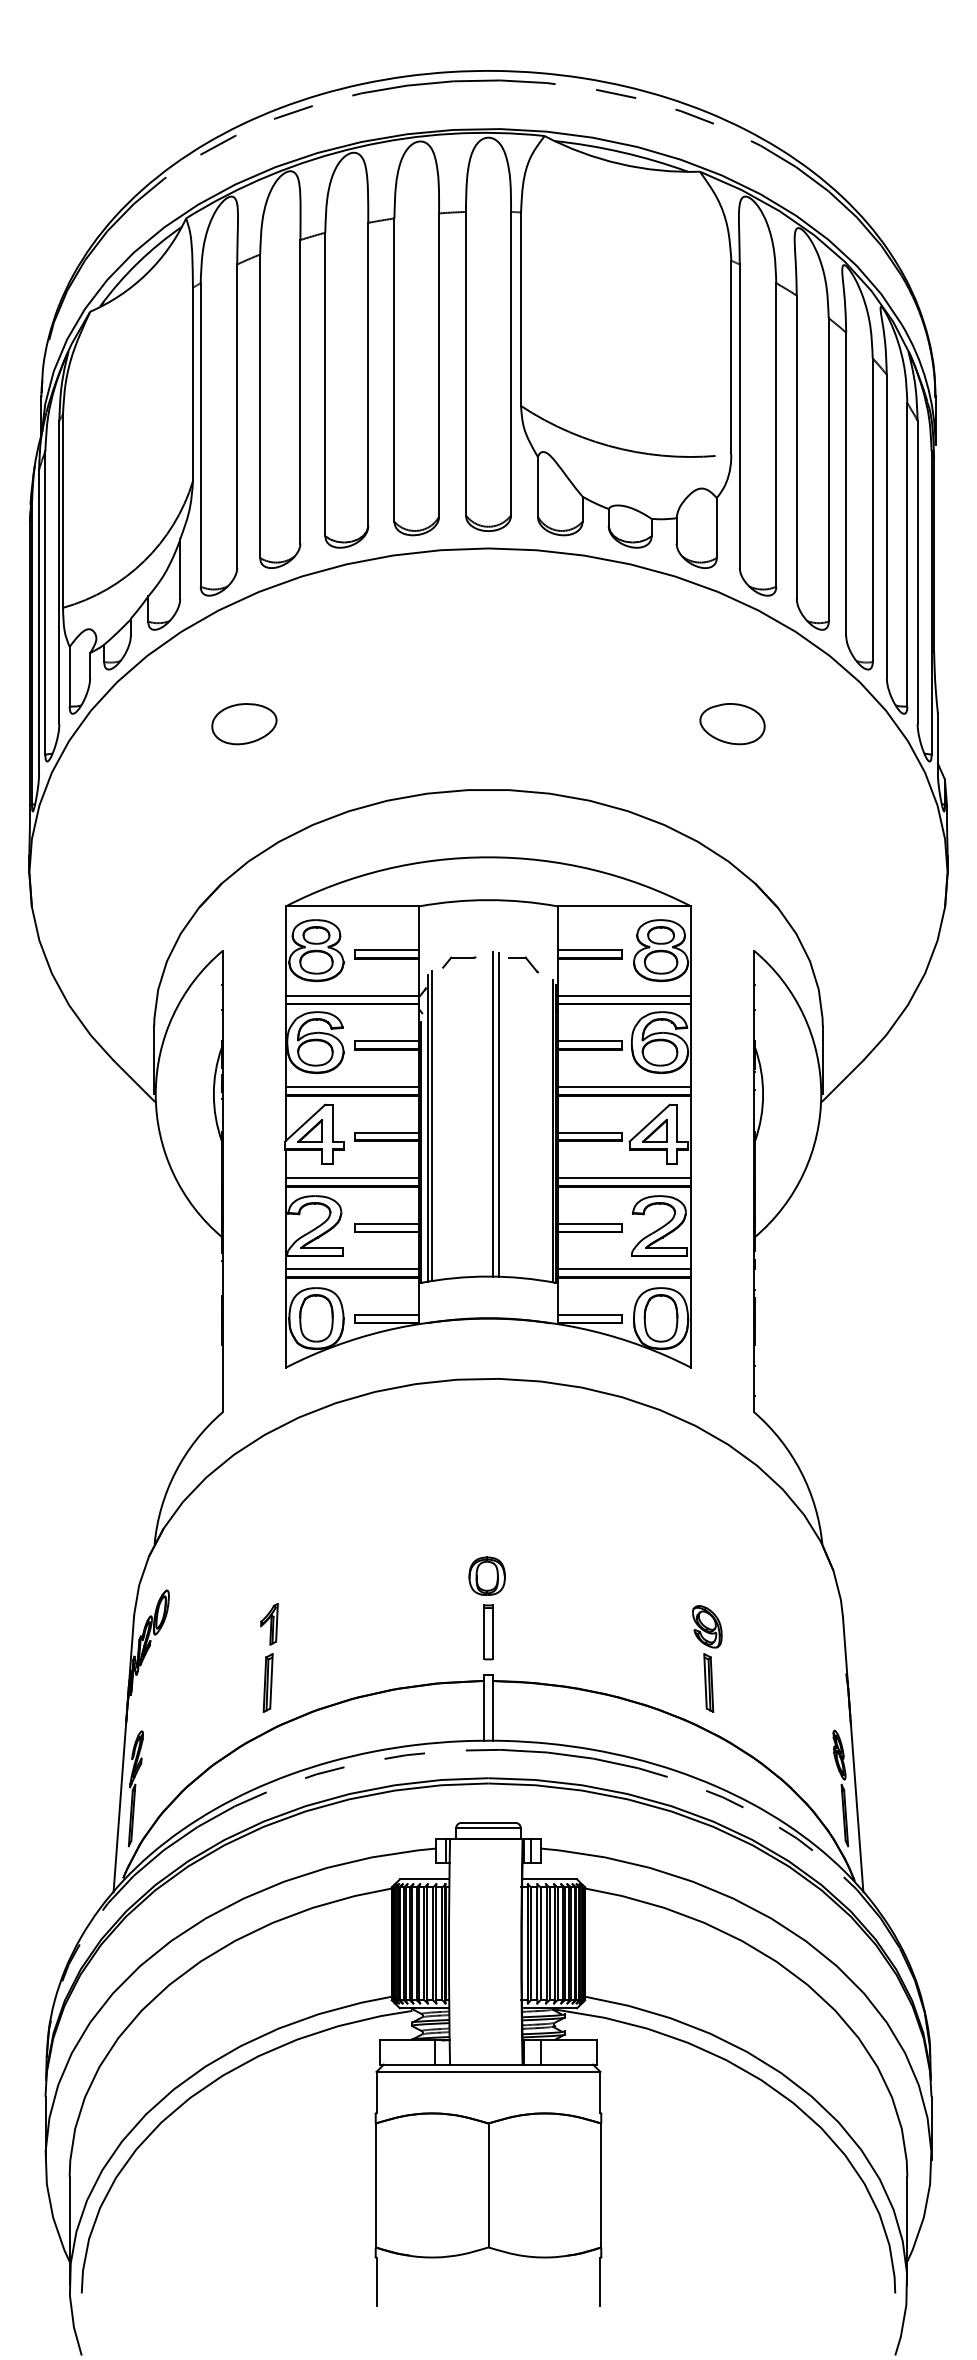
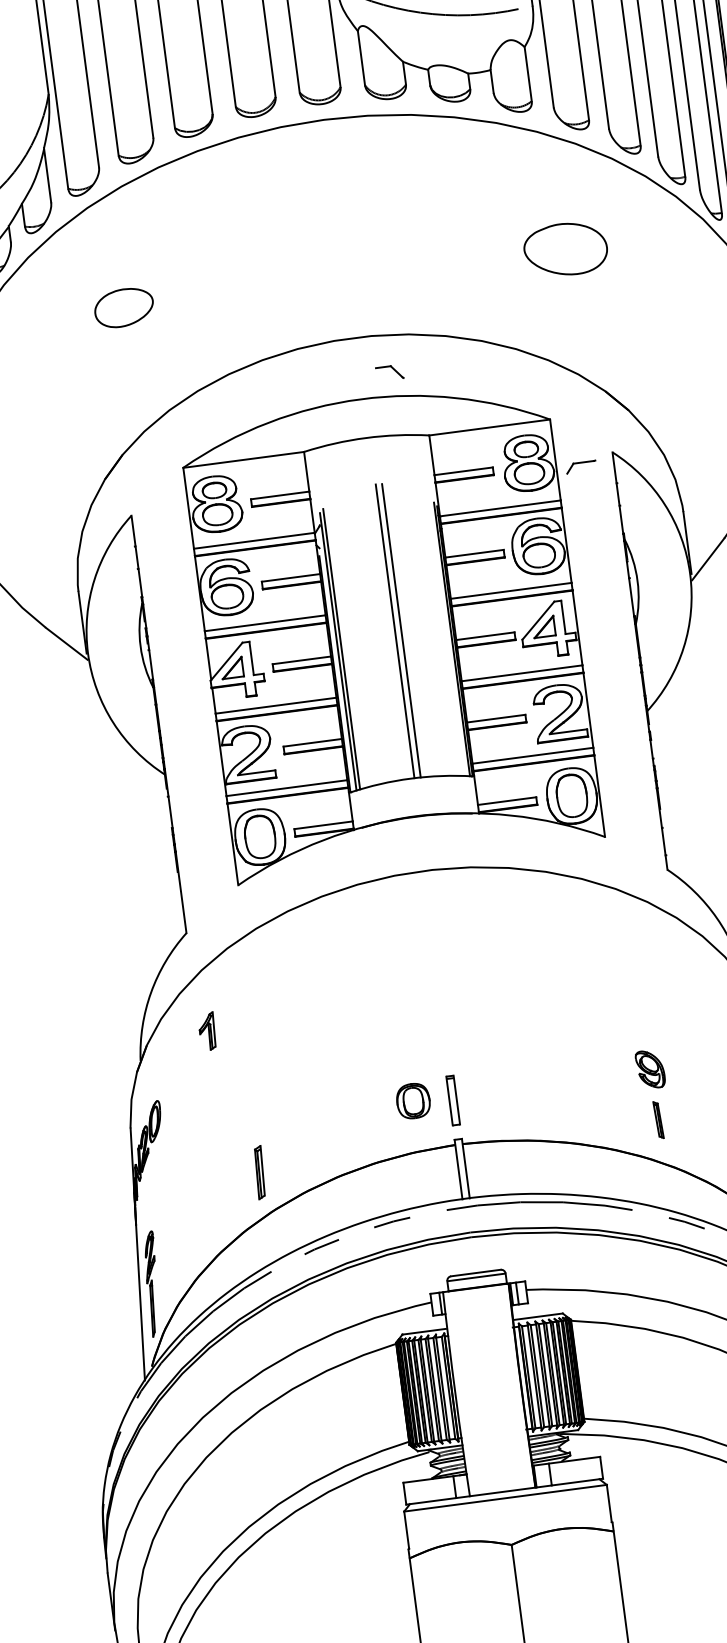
part: (732, 724) -> (565, 250), size x1.4
part: (459, 962) -> (581, 467), moved
part: (523, 964) -> (389, 372), moved
part: (486, 1575) -> (412, 1100), moved
part: (269, 1624) -> (207, 1031), moved
part: (708, 1682) -> (658, 1119), size x0.7

